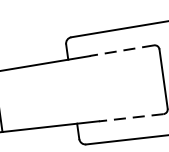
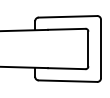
line: (121, 51) -> (66, 29), dashed -> solid
line: (130, 117) -> (66, 68), dashed -> solid

